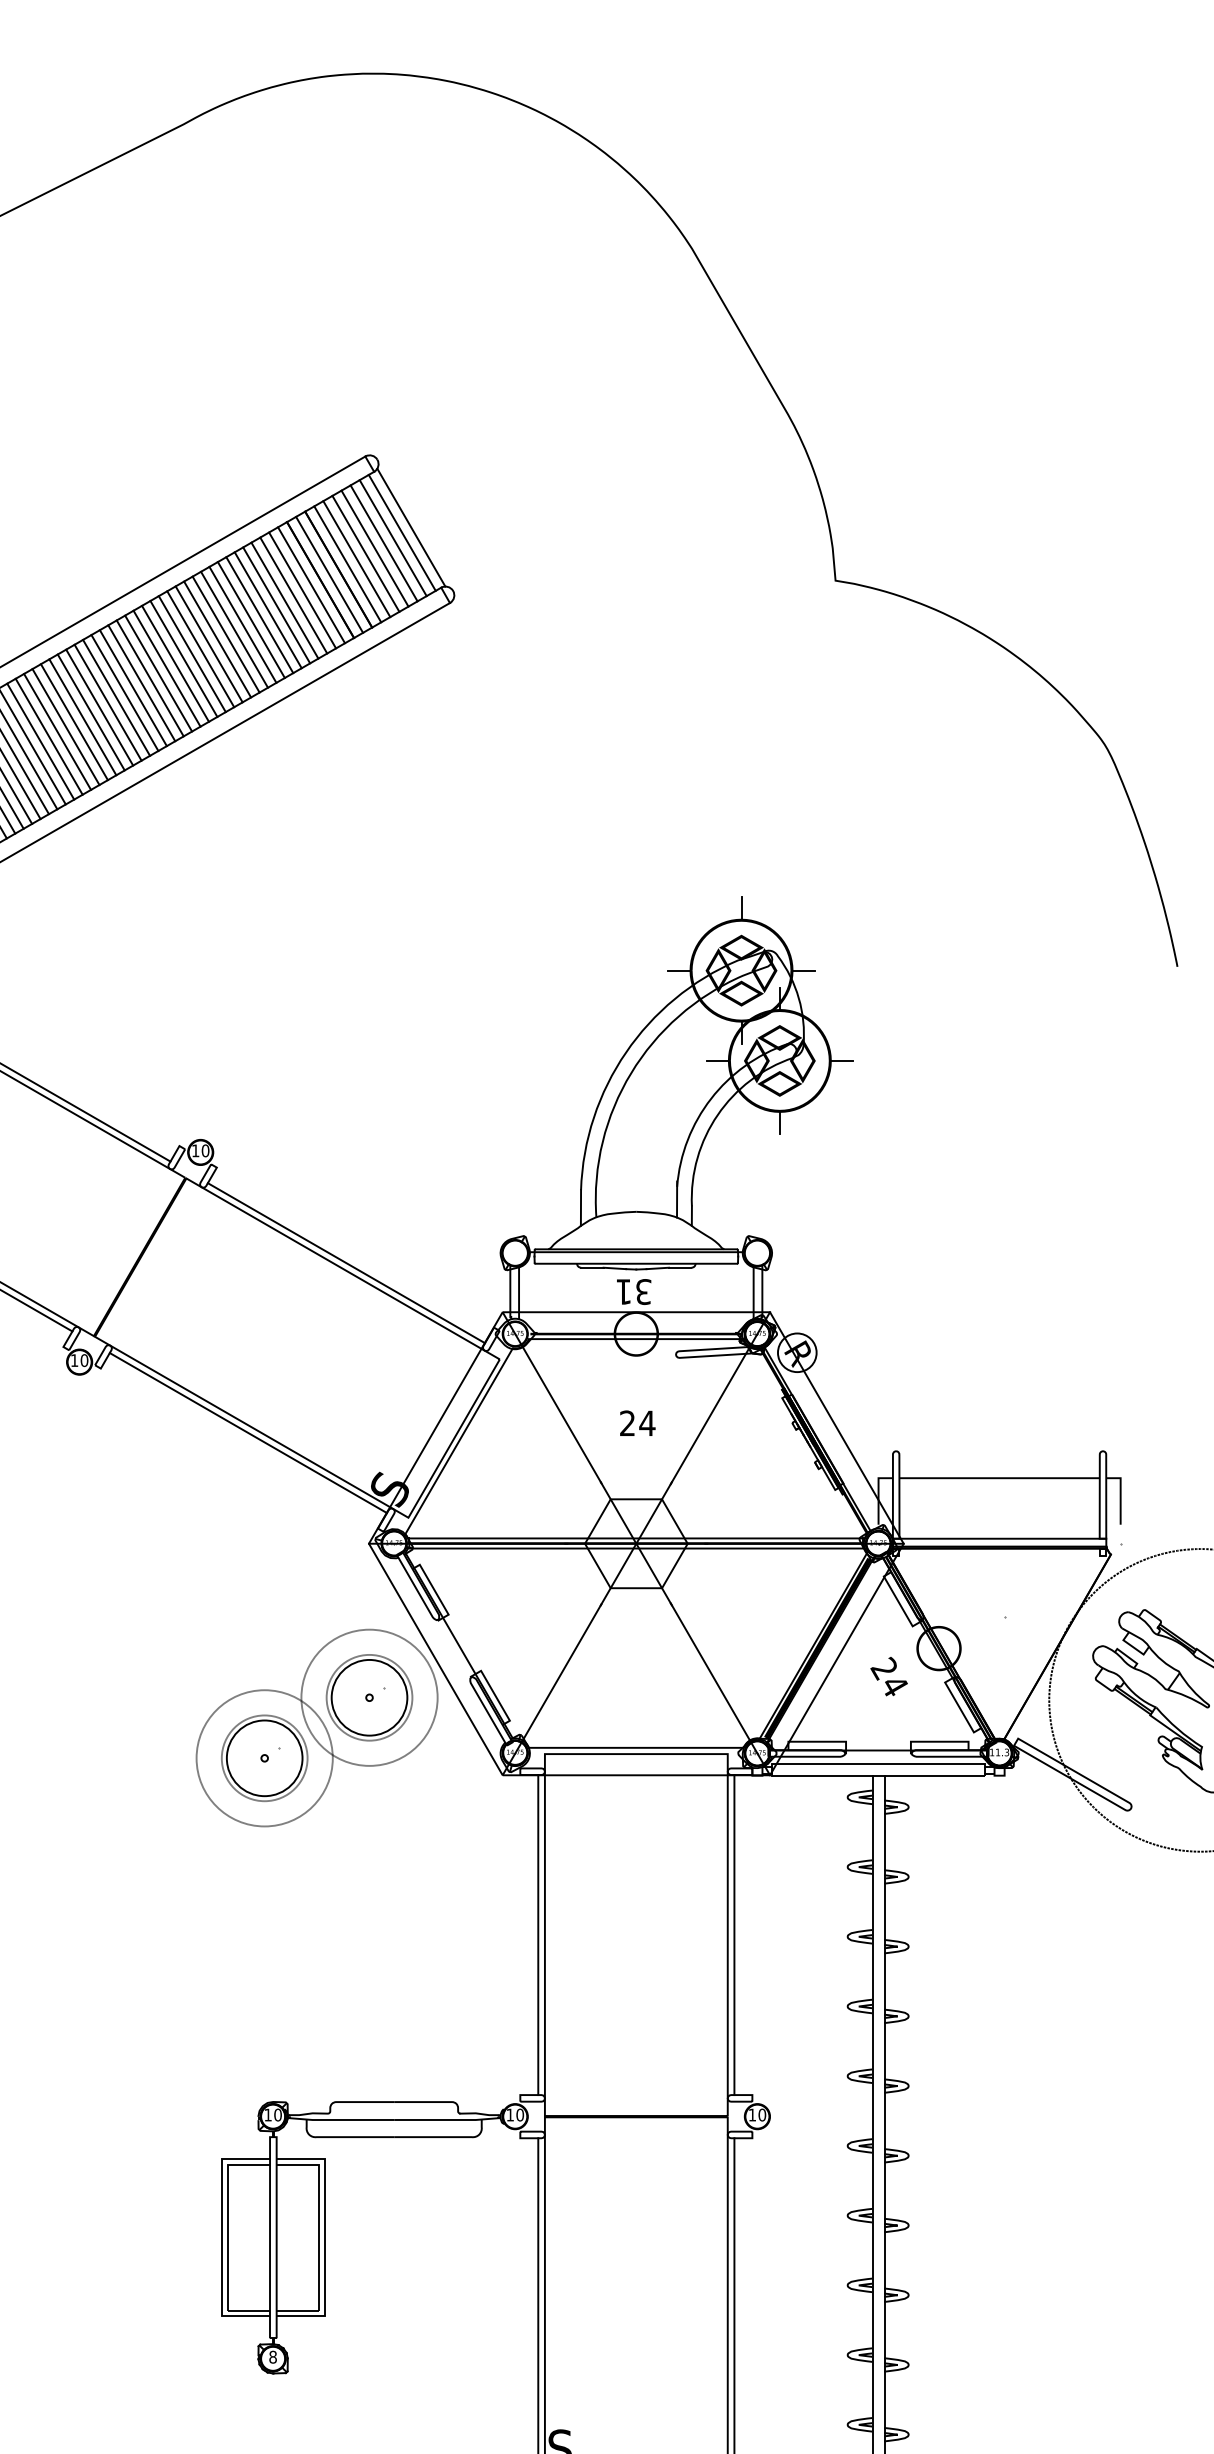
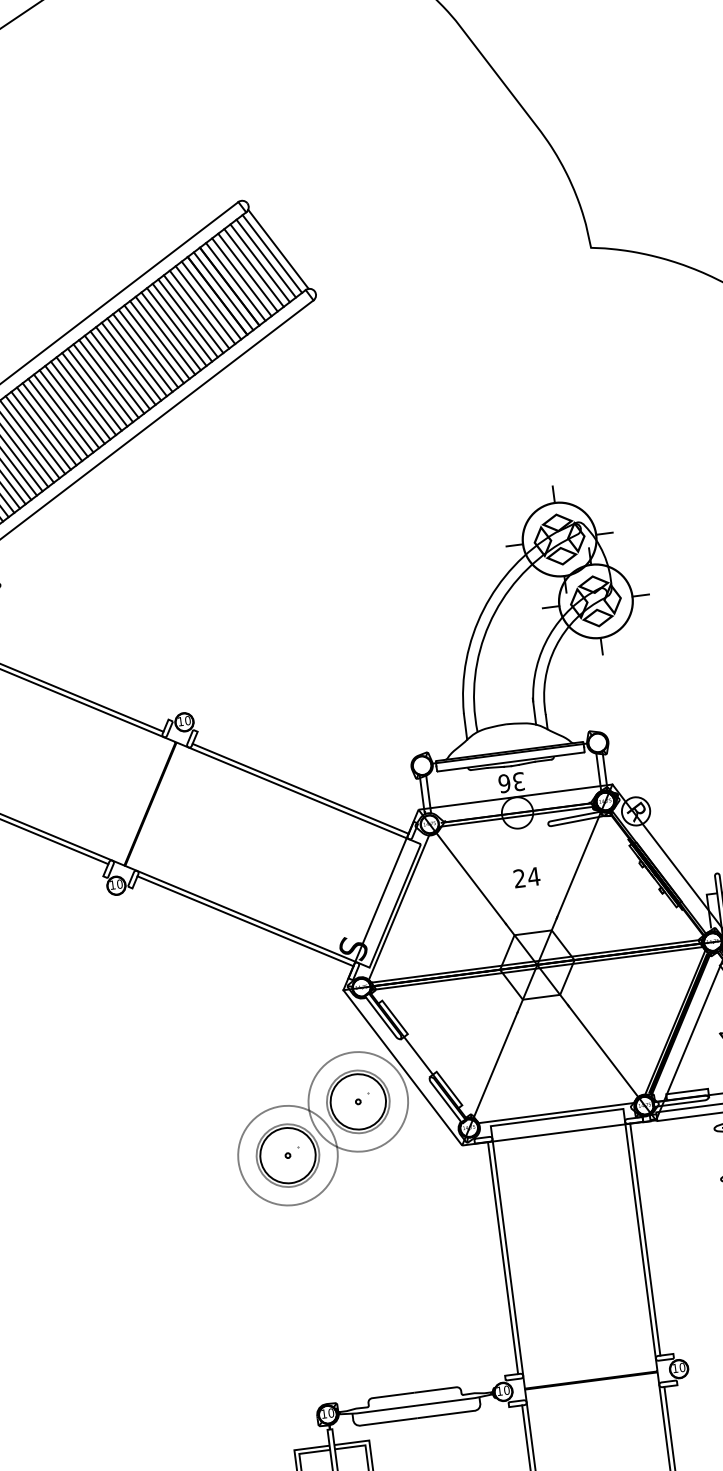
text: (623, 1291) -> (504, 783), 31 -> 36

